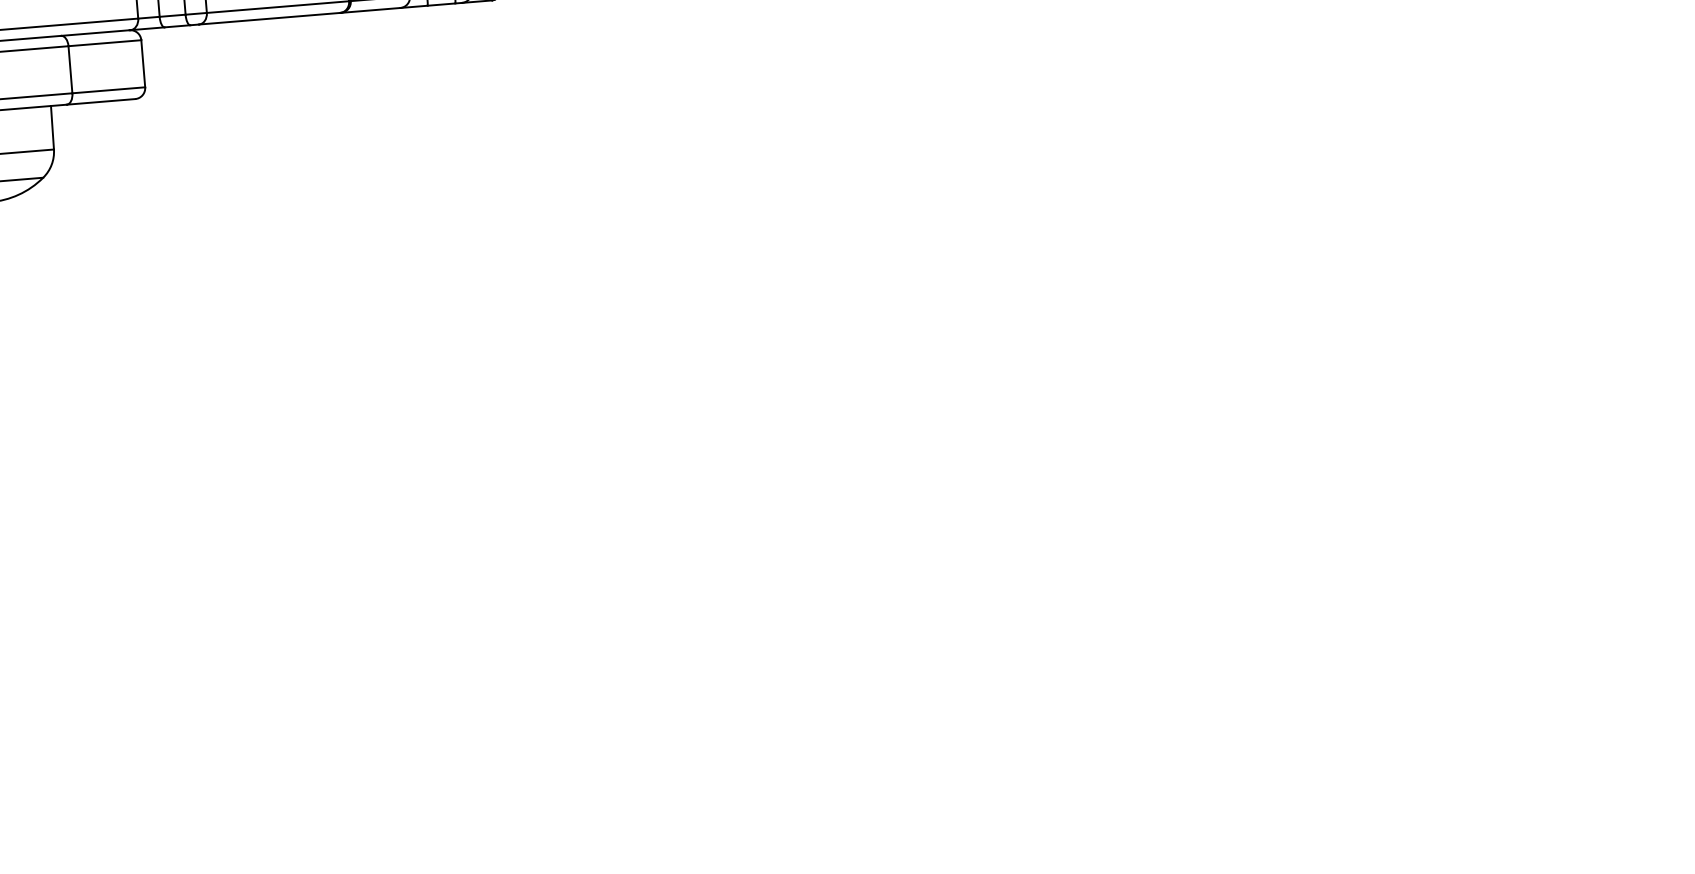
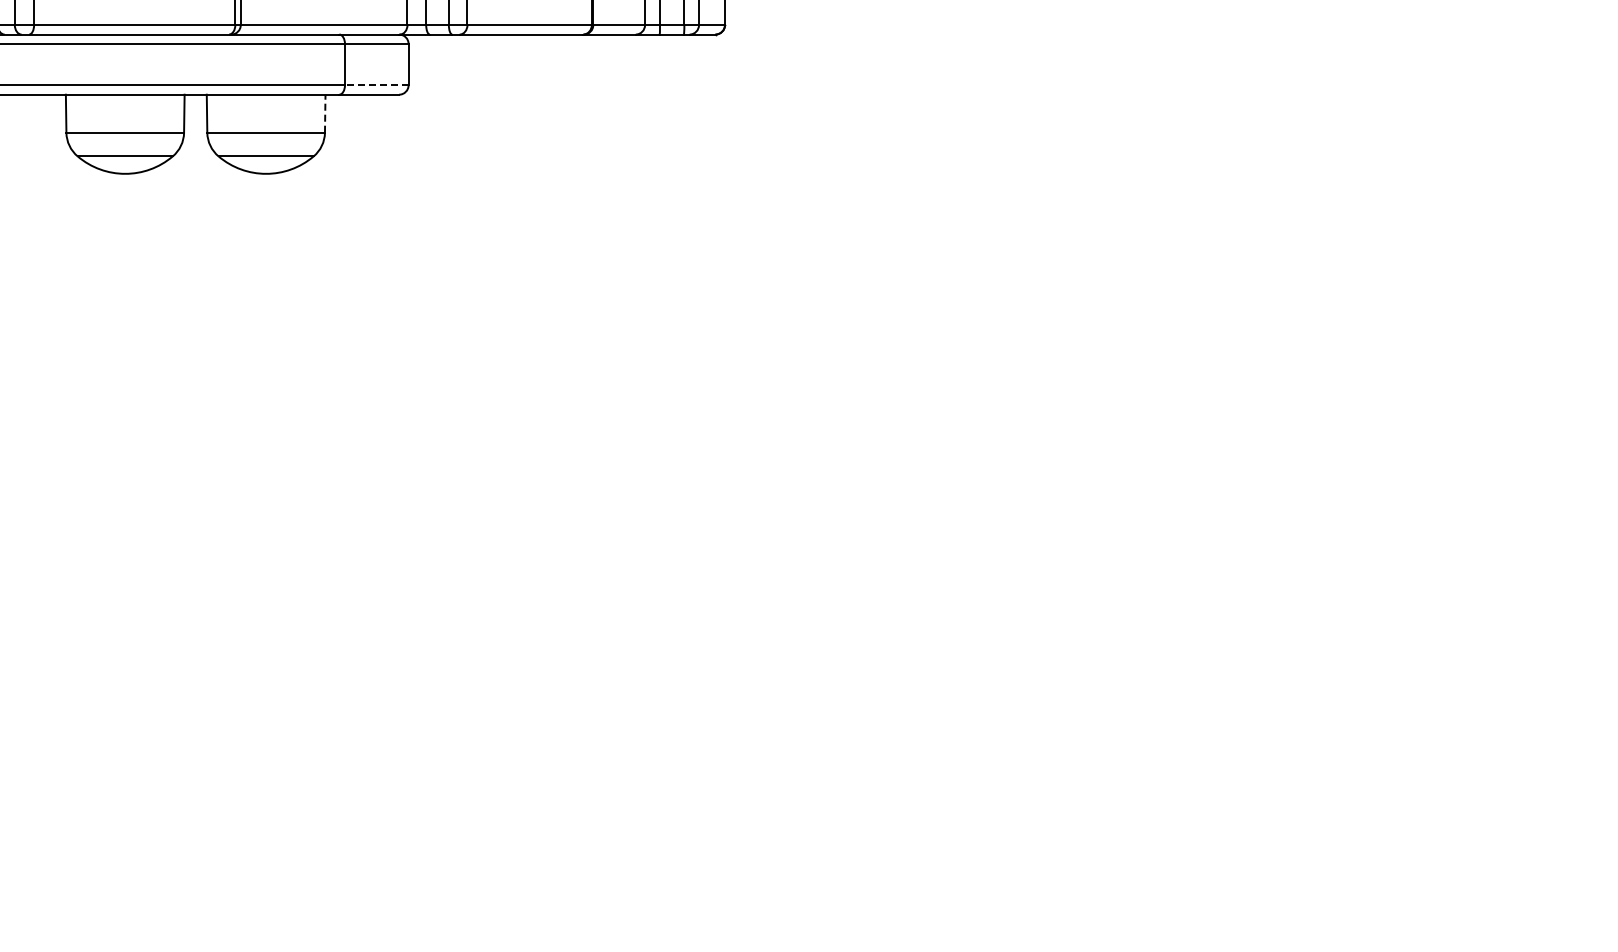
line: (108, 90) -> (376, 85), solid -> dashed
line: (52, 127) -> (325, 113), solid -> dashed

